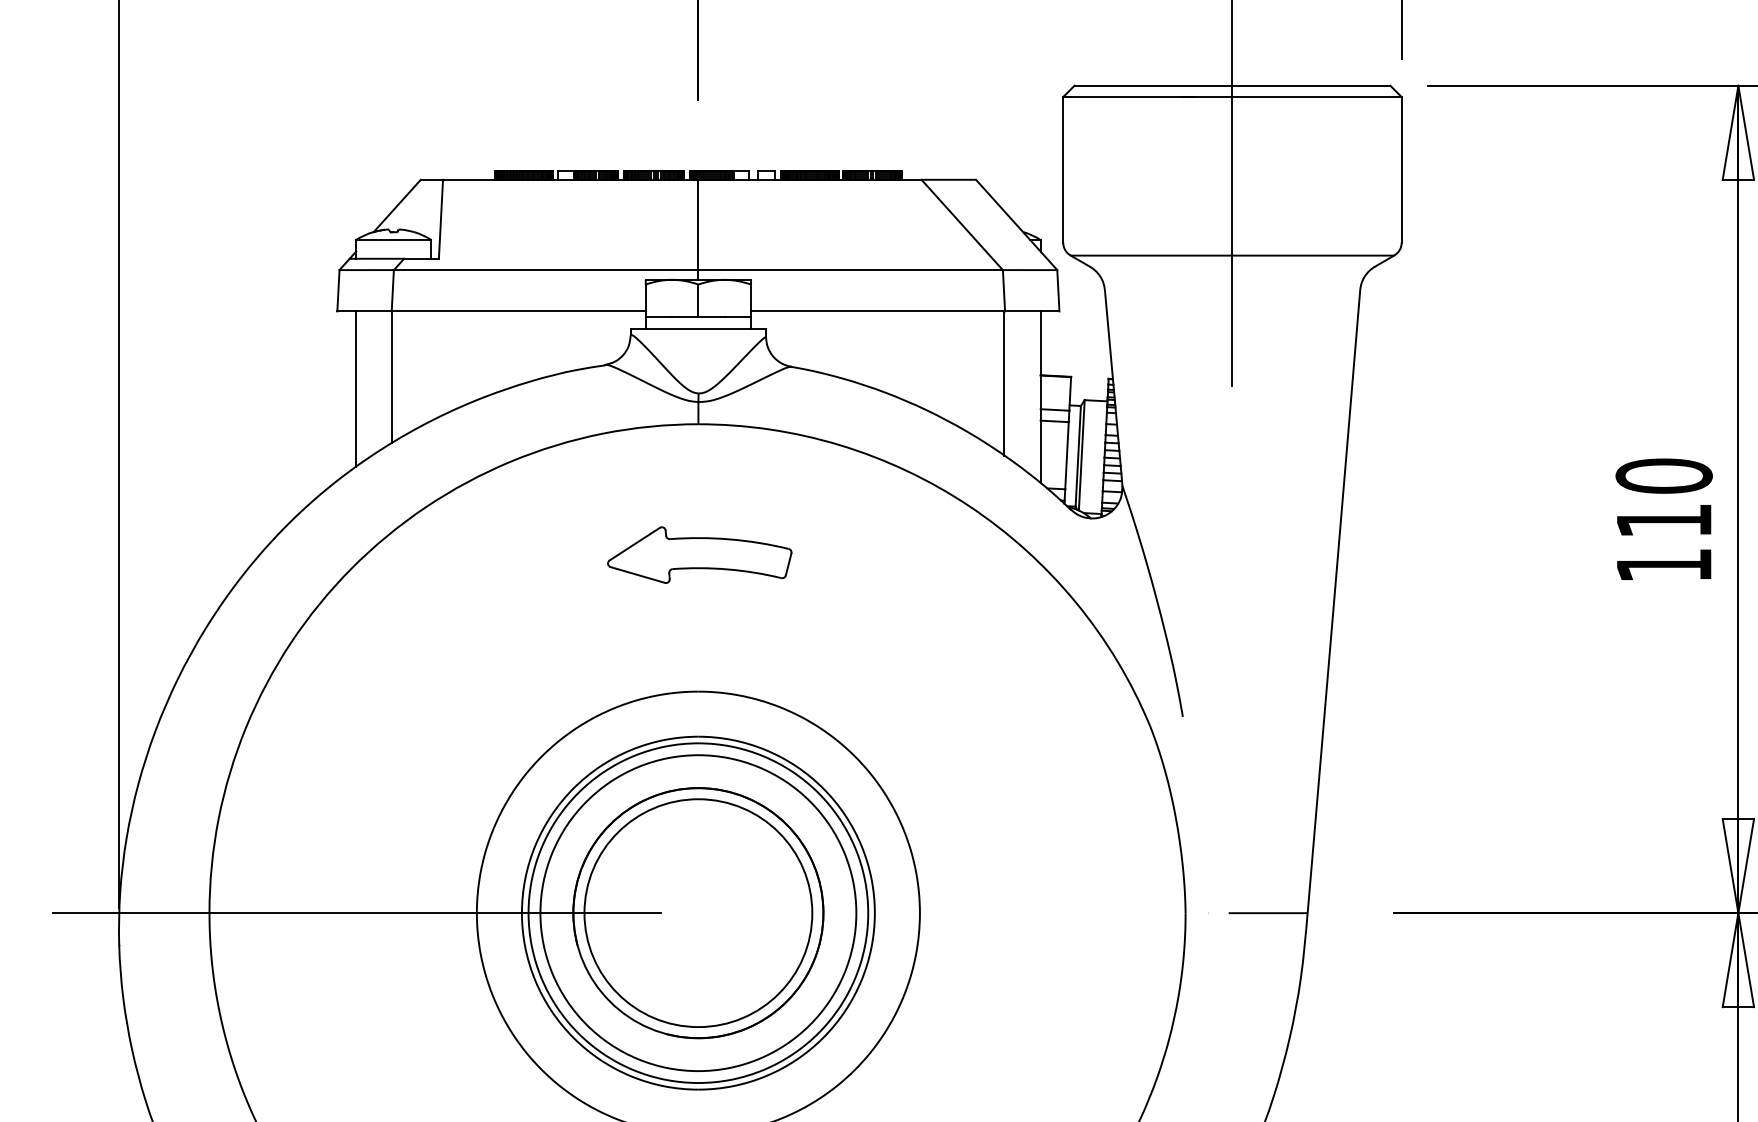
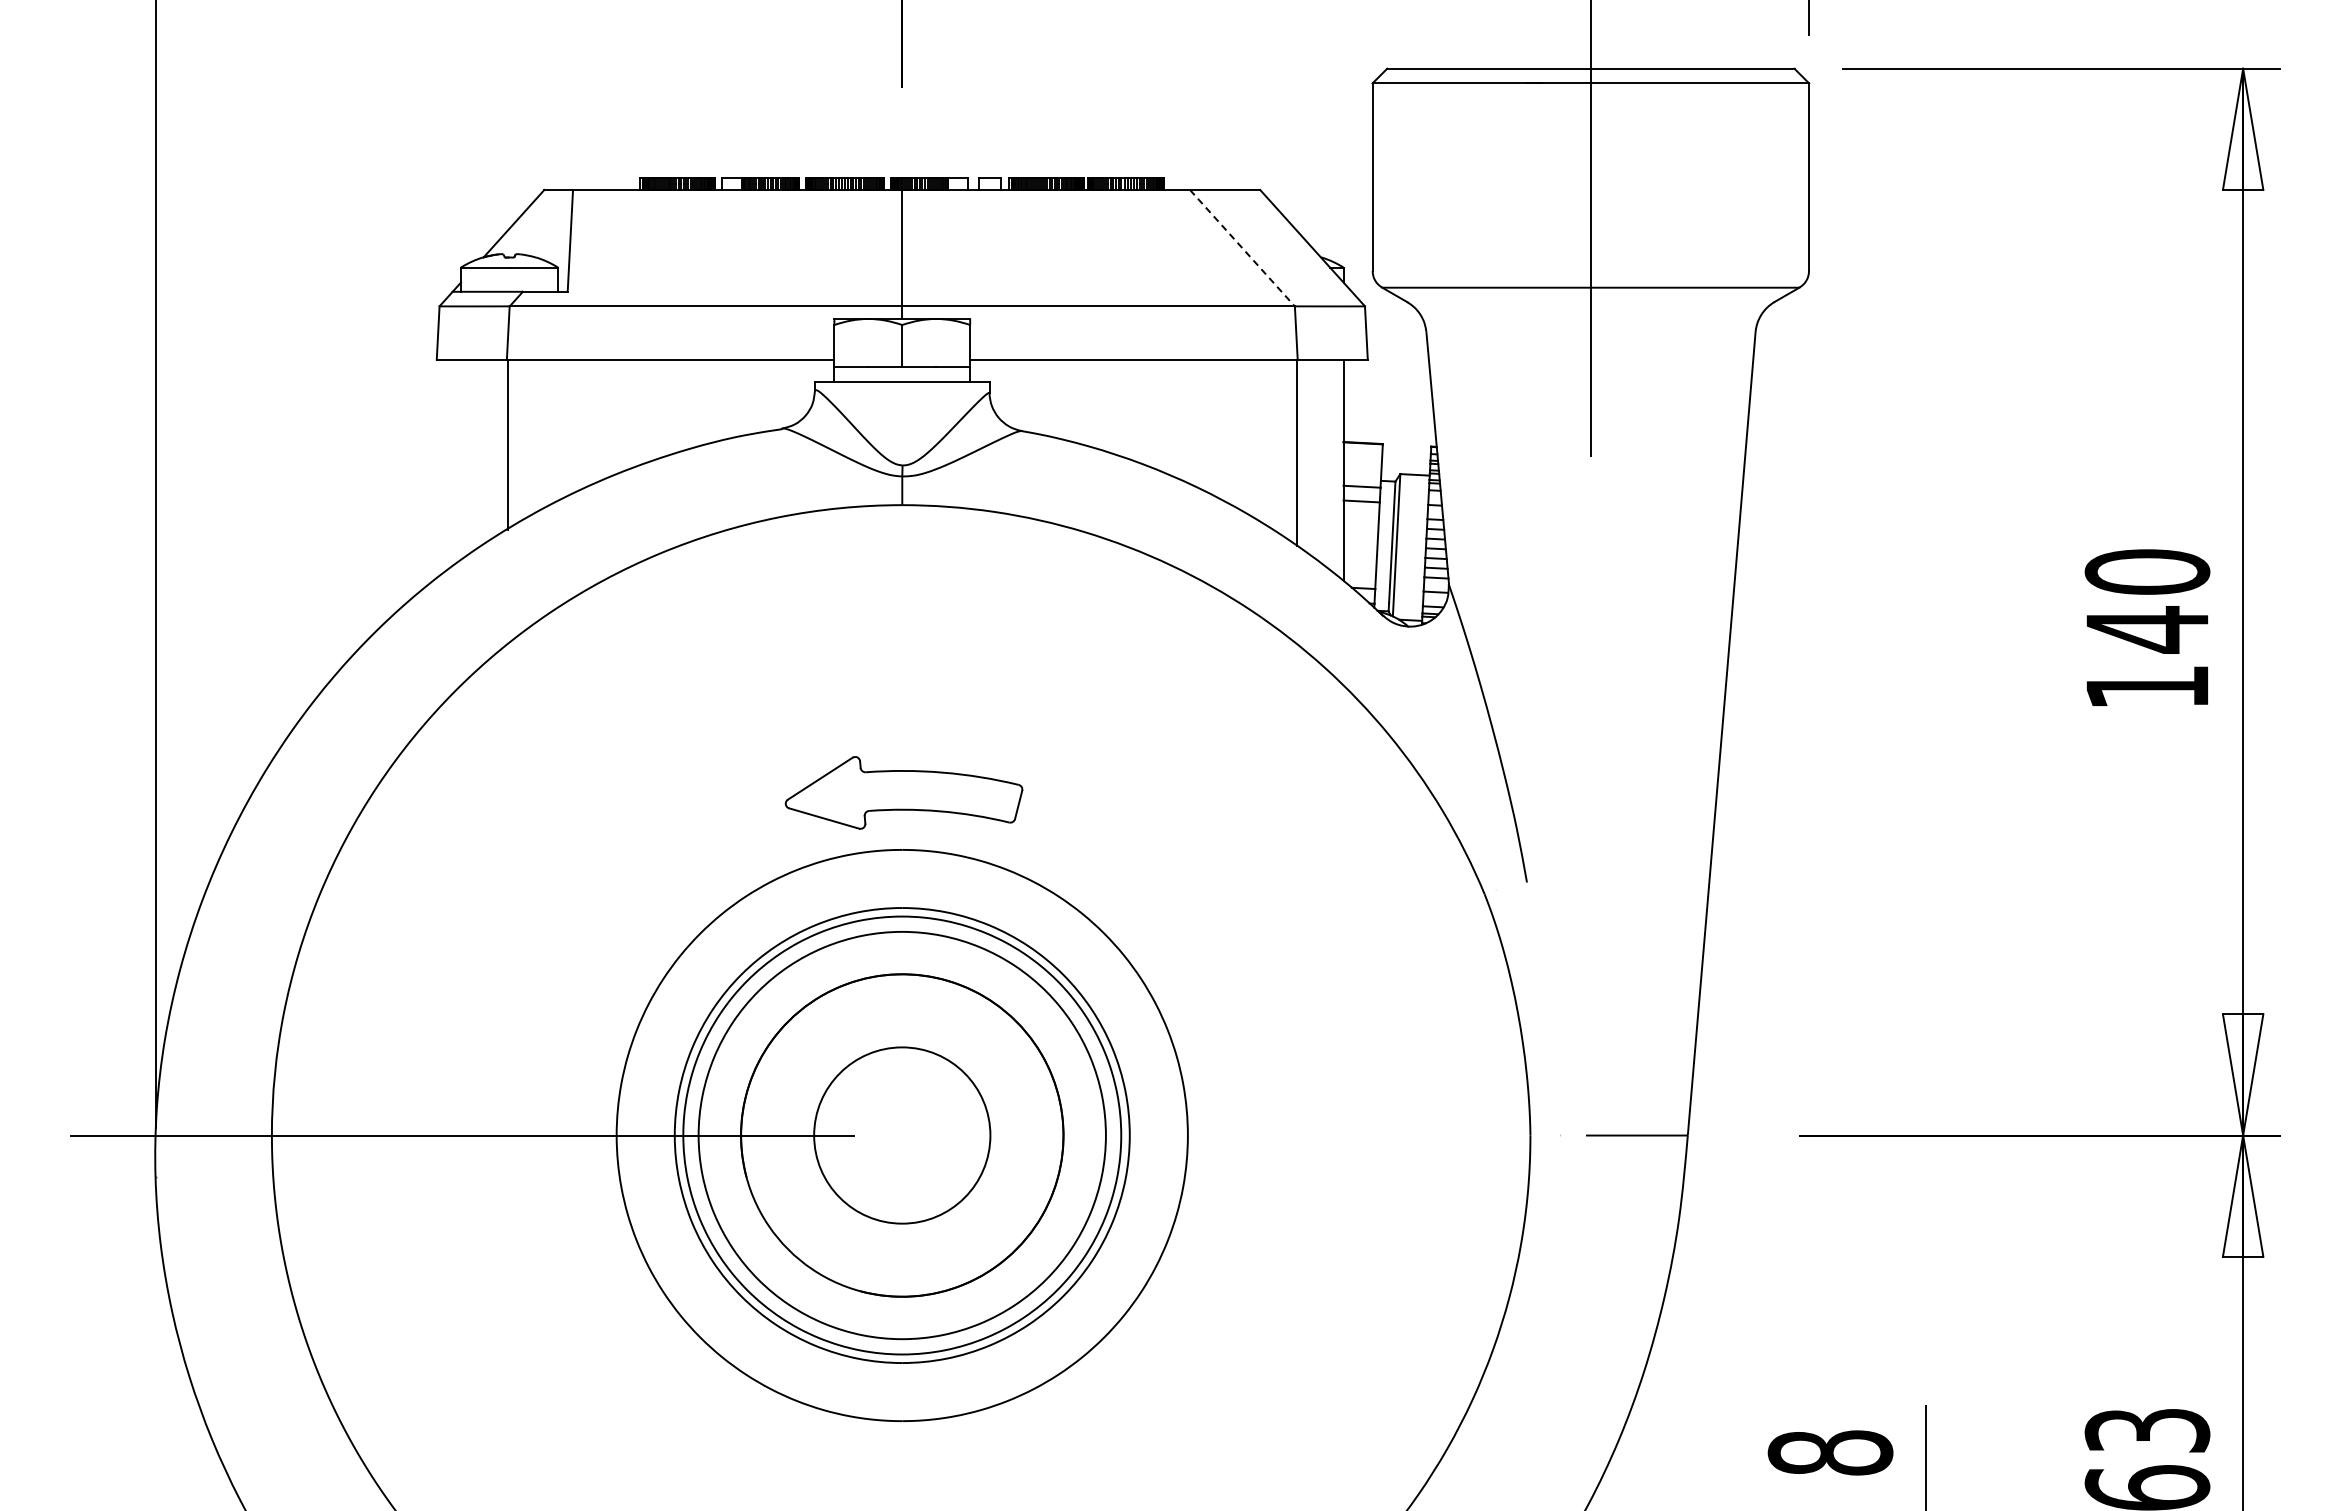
line: (962, 225) -> (1242, 248), solid -> dashed
line: (356, 388) -> (461, 459), removed
text: (1664, 520) -> (2147, 629), 110 -> 140
part: (699, 554) -> (903, 792), moved
circle: (698, 913) -> (902, 1135), size x0.6

